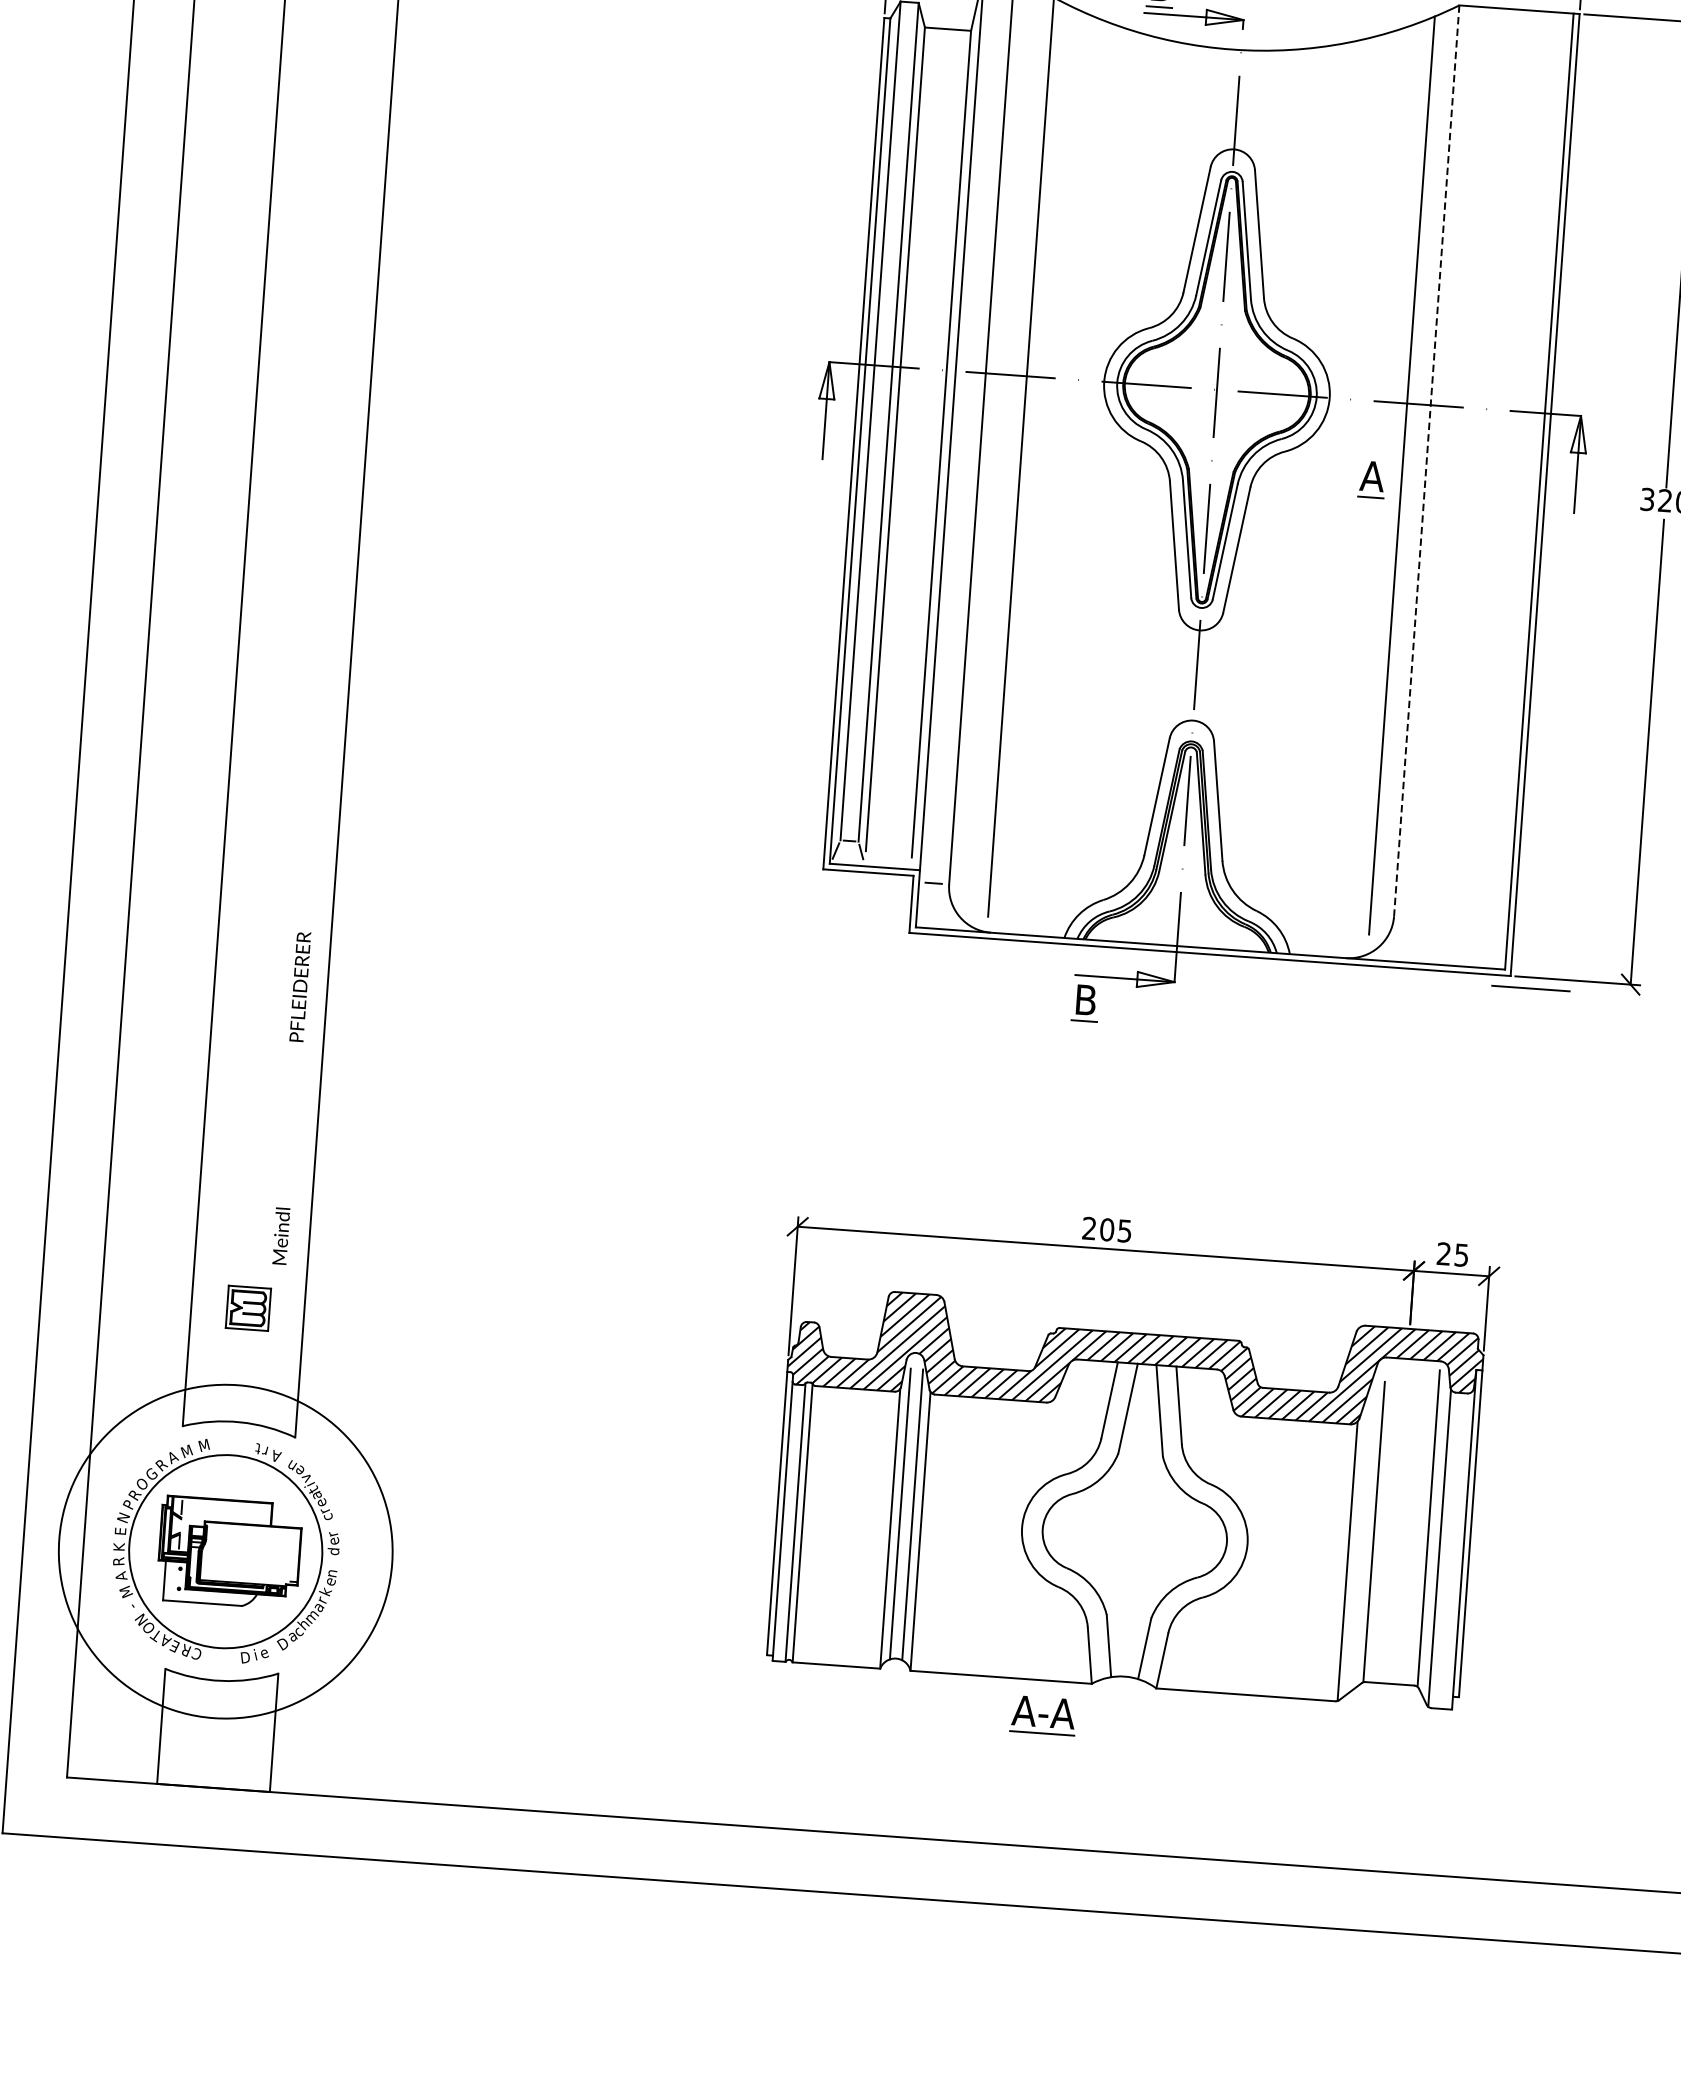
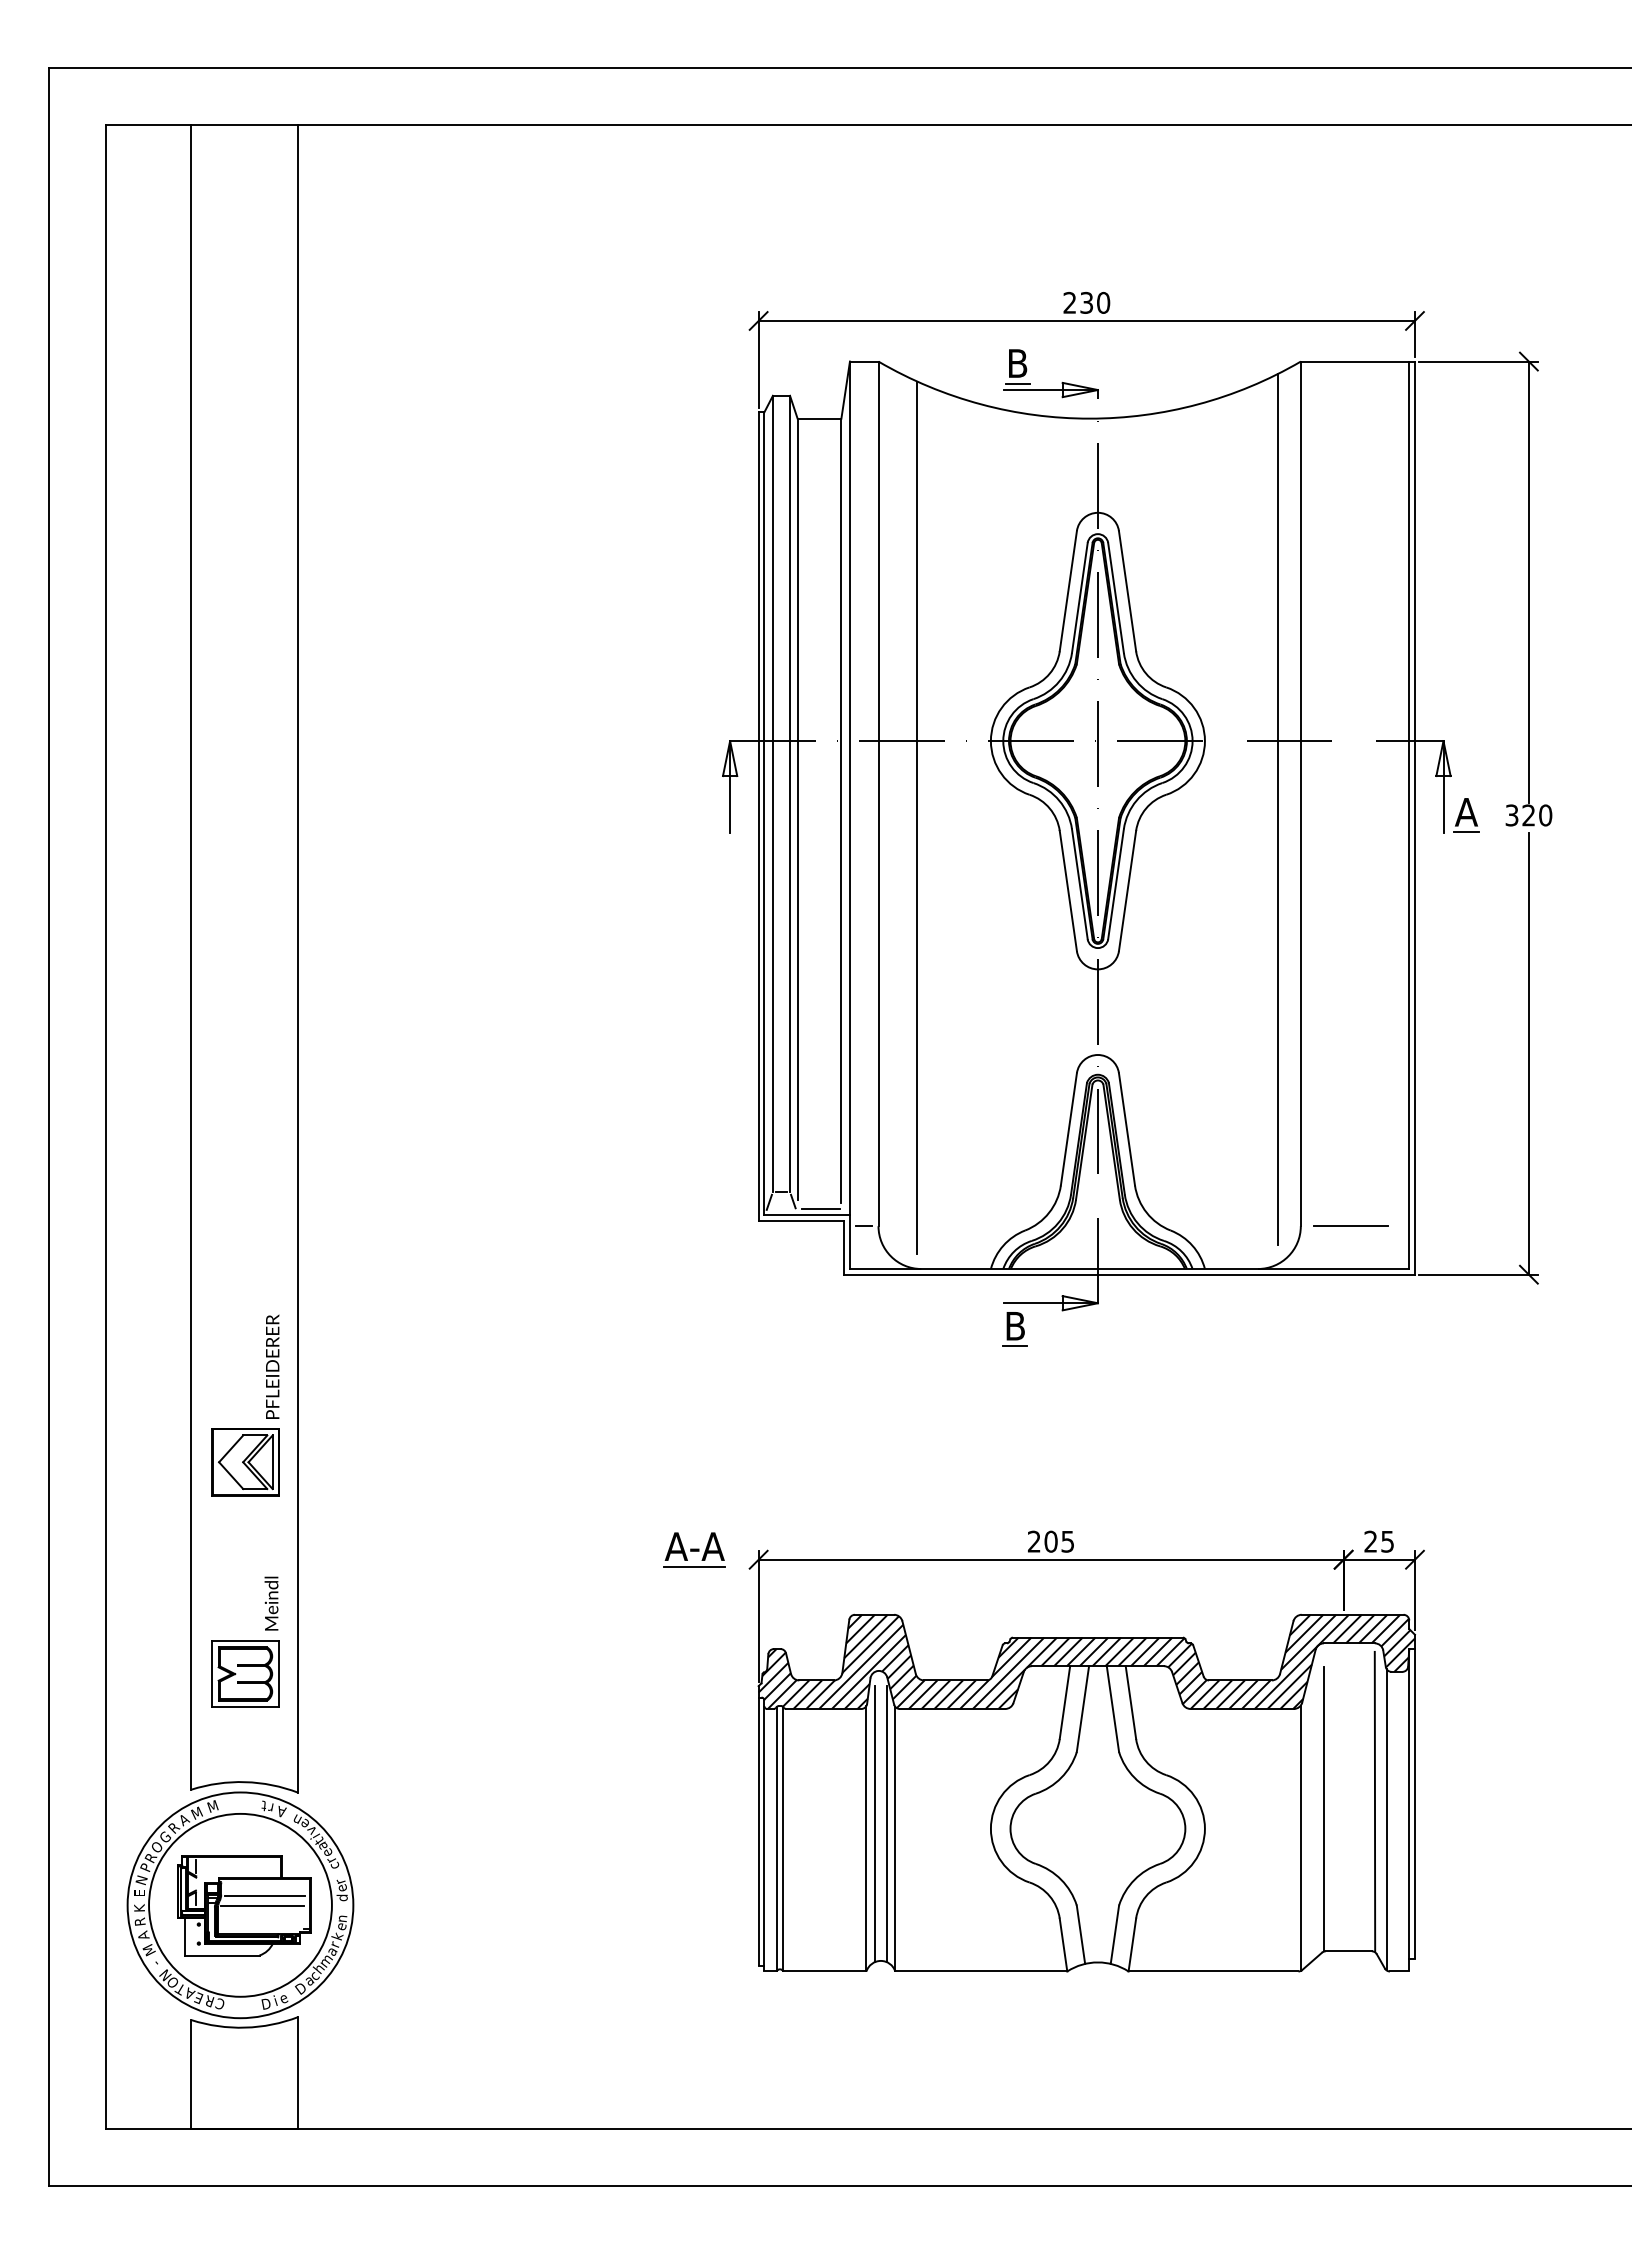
line: (1426, 461) -> (1300, 794), dashed -> solid
part: (1372, 479) -> (1466, 815), moved
line: (889, 862) -> (820, 1209), added
line: (1530, 987) -> (1350, 1225), moved
part: (264, 1085) -> (245, 1462), added
part: (248, 1307) -> (245, 1673), size x1.67
line: (251, 1543) -> (264, 1895), added
circle: (225, 1551) -> (240, 1905), size x0.71
line: (248, 1554) -> (262, 1906), added
part: (1043, 1715) -> (694, 1549), moved

